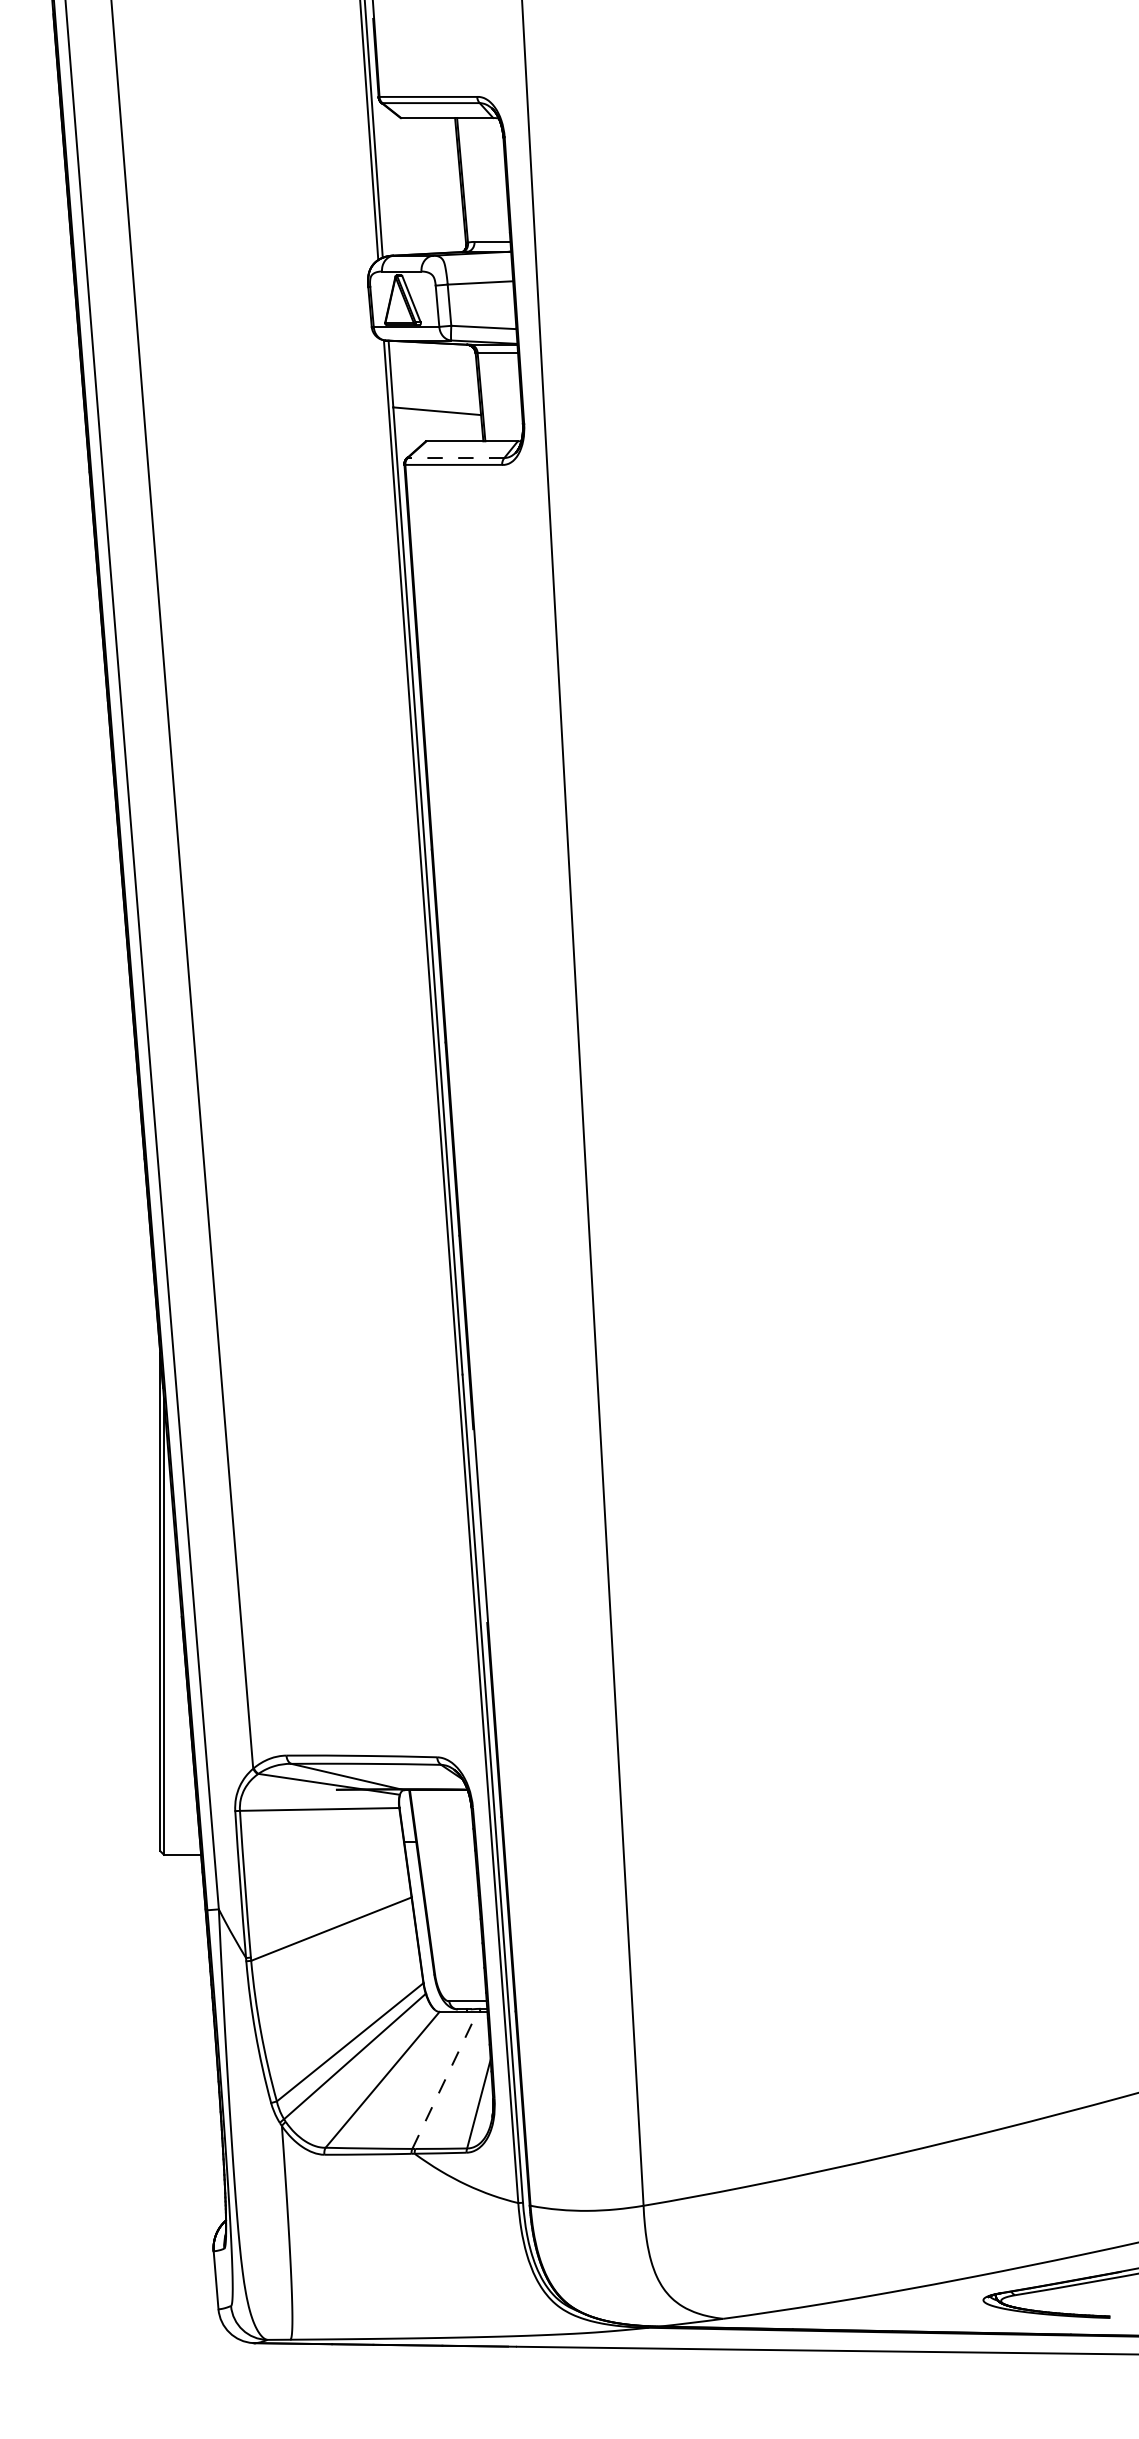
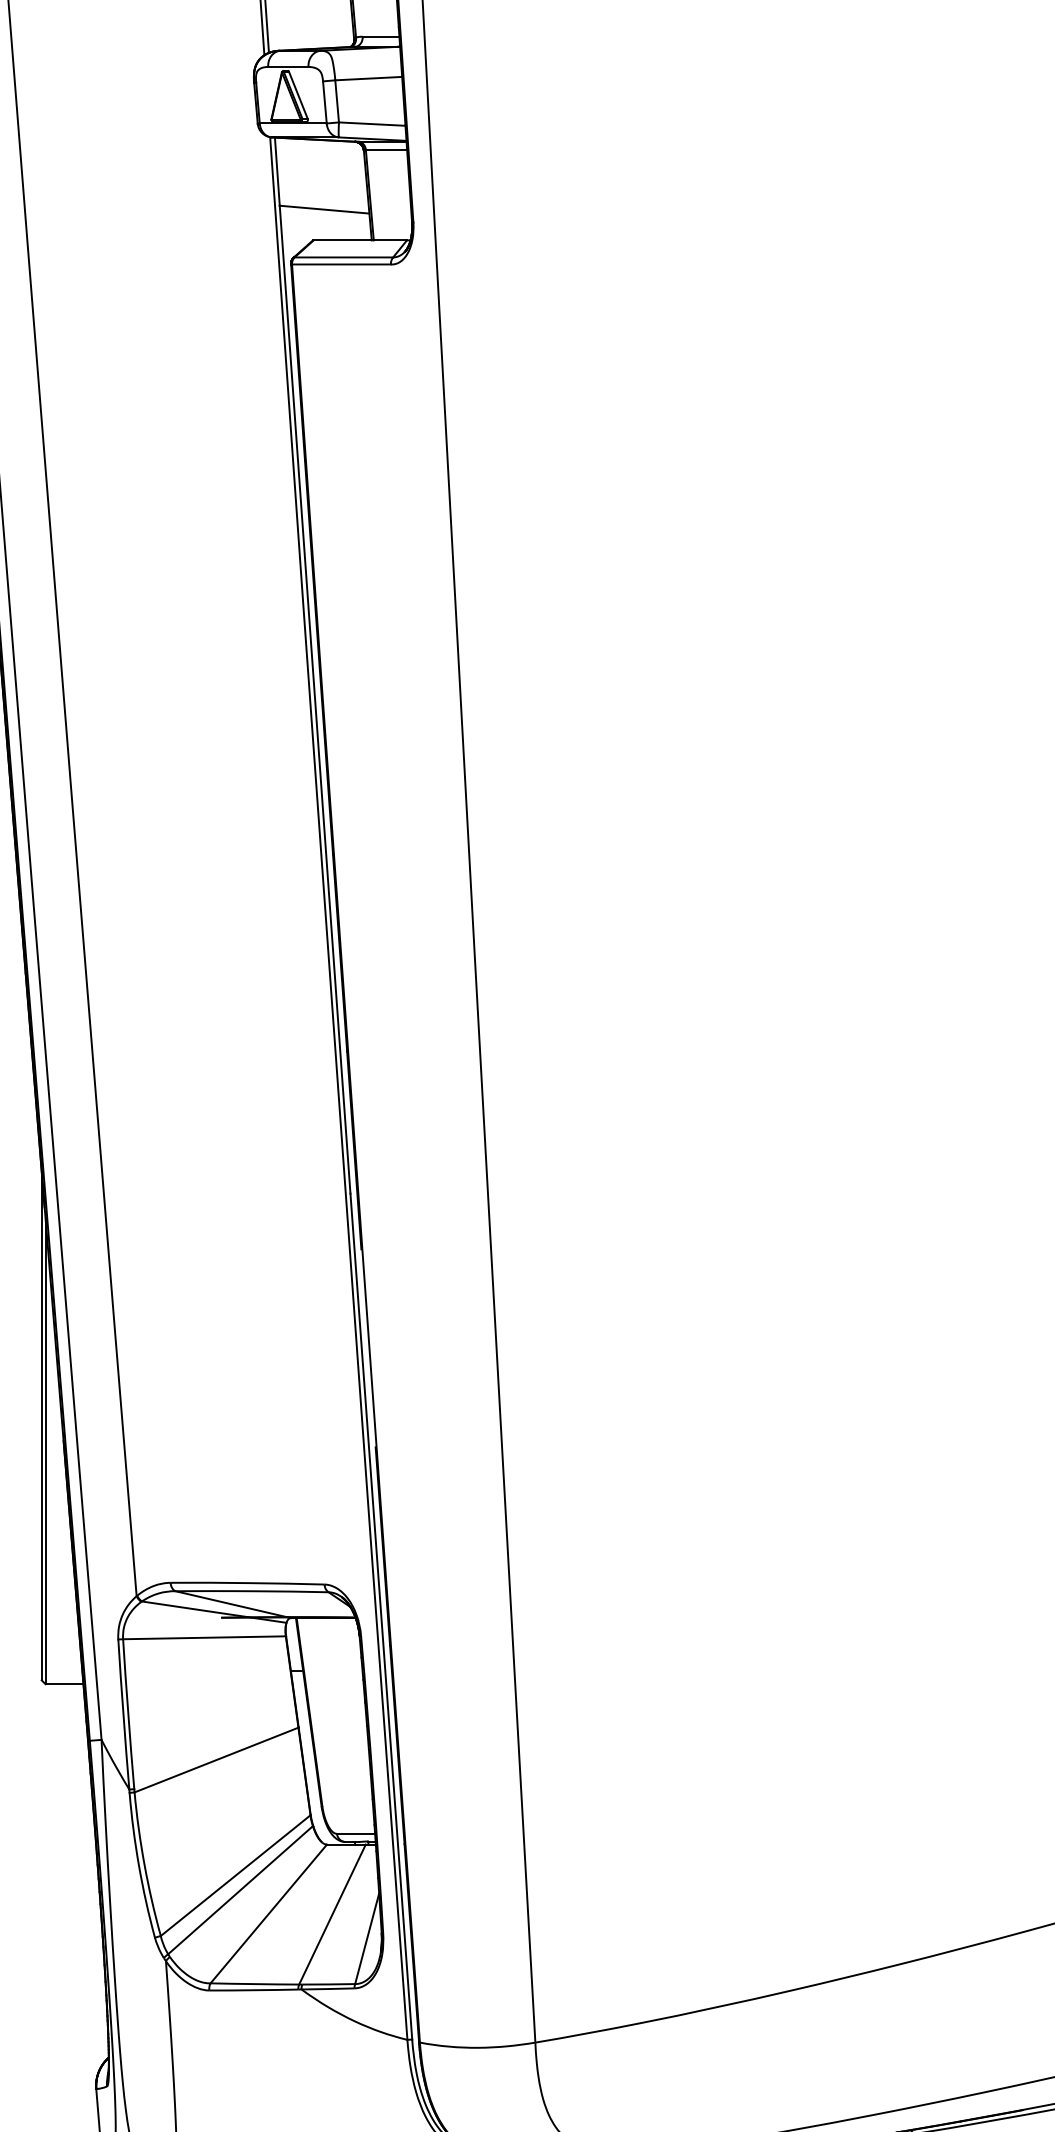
line: (455, 458) -> (343, 257), dashed -> solid
line: (444, 2080) -> (332, 1914), dashed -> solid

